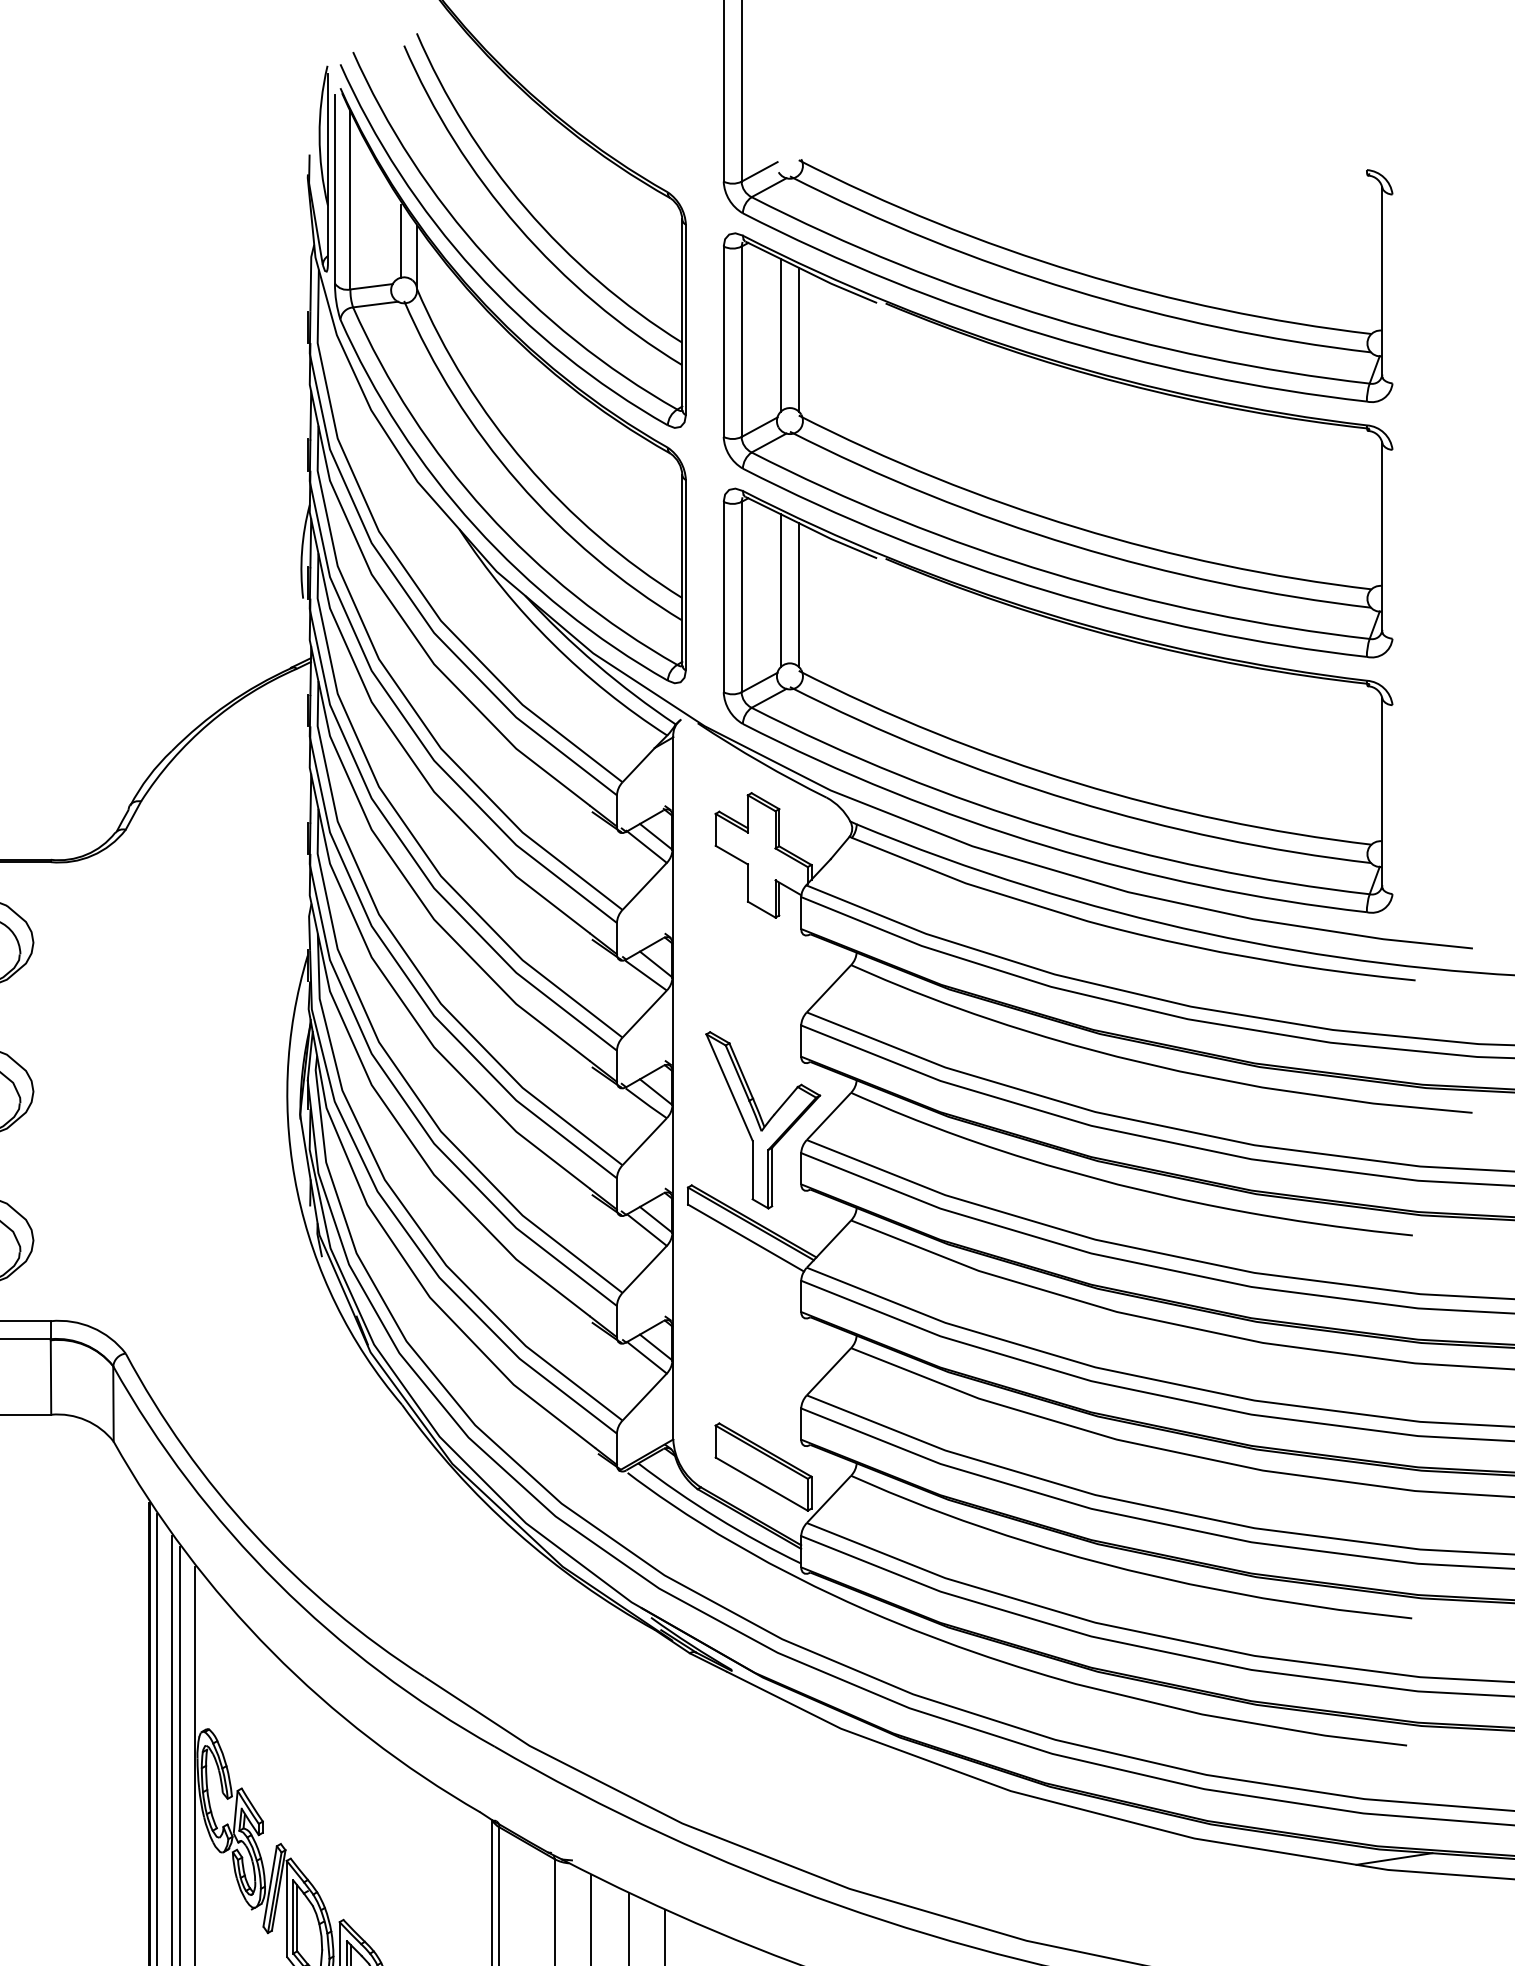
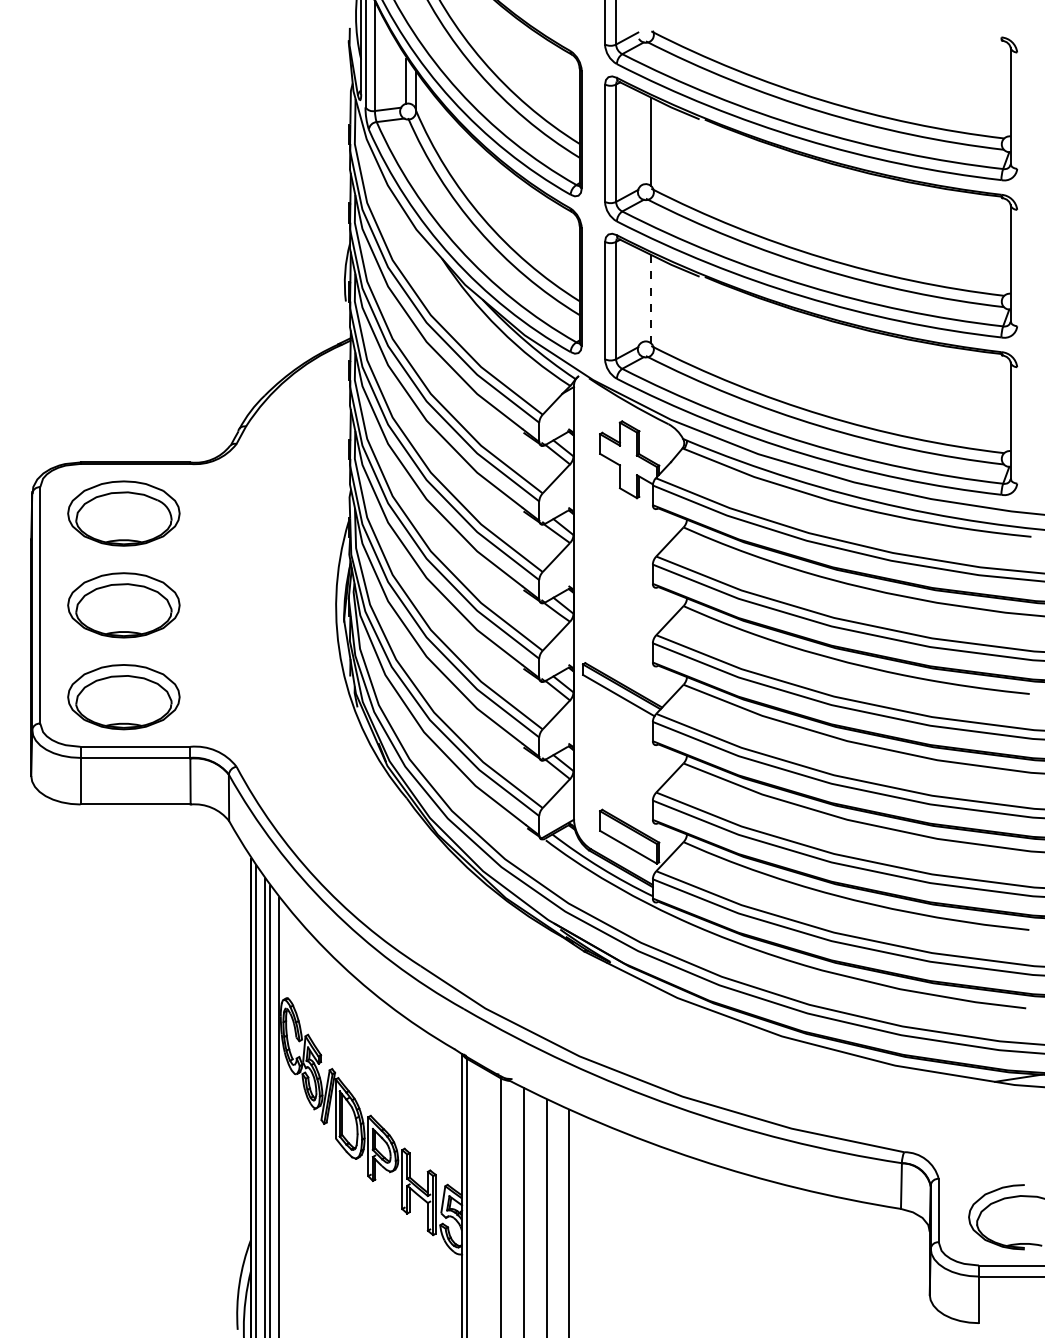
line: (781, 335) -> (640, 139), removed
line: (781, 590) -> (640, 296), removed
line: (799, 593) -> (651, 298), solid -> dashed
part: (763, 1119) -> (629, 622), removed

